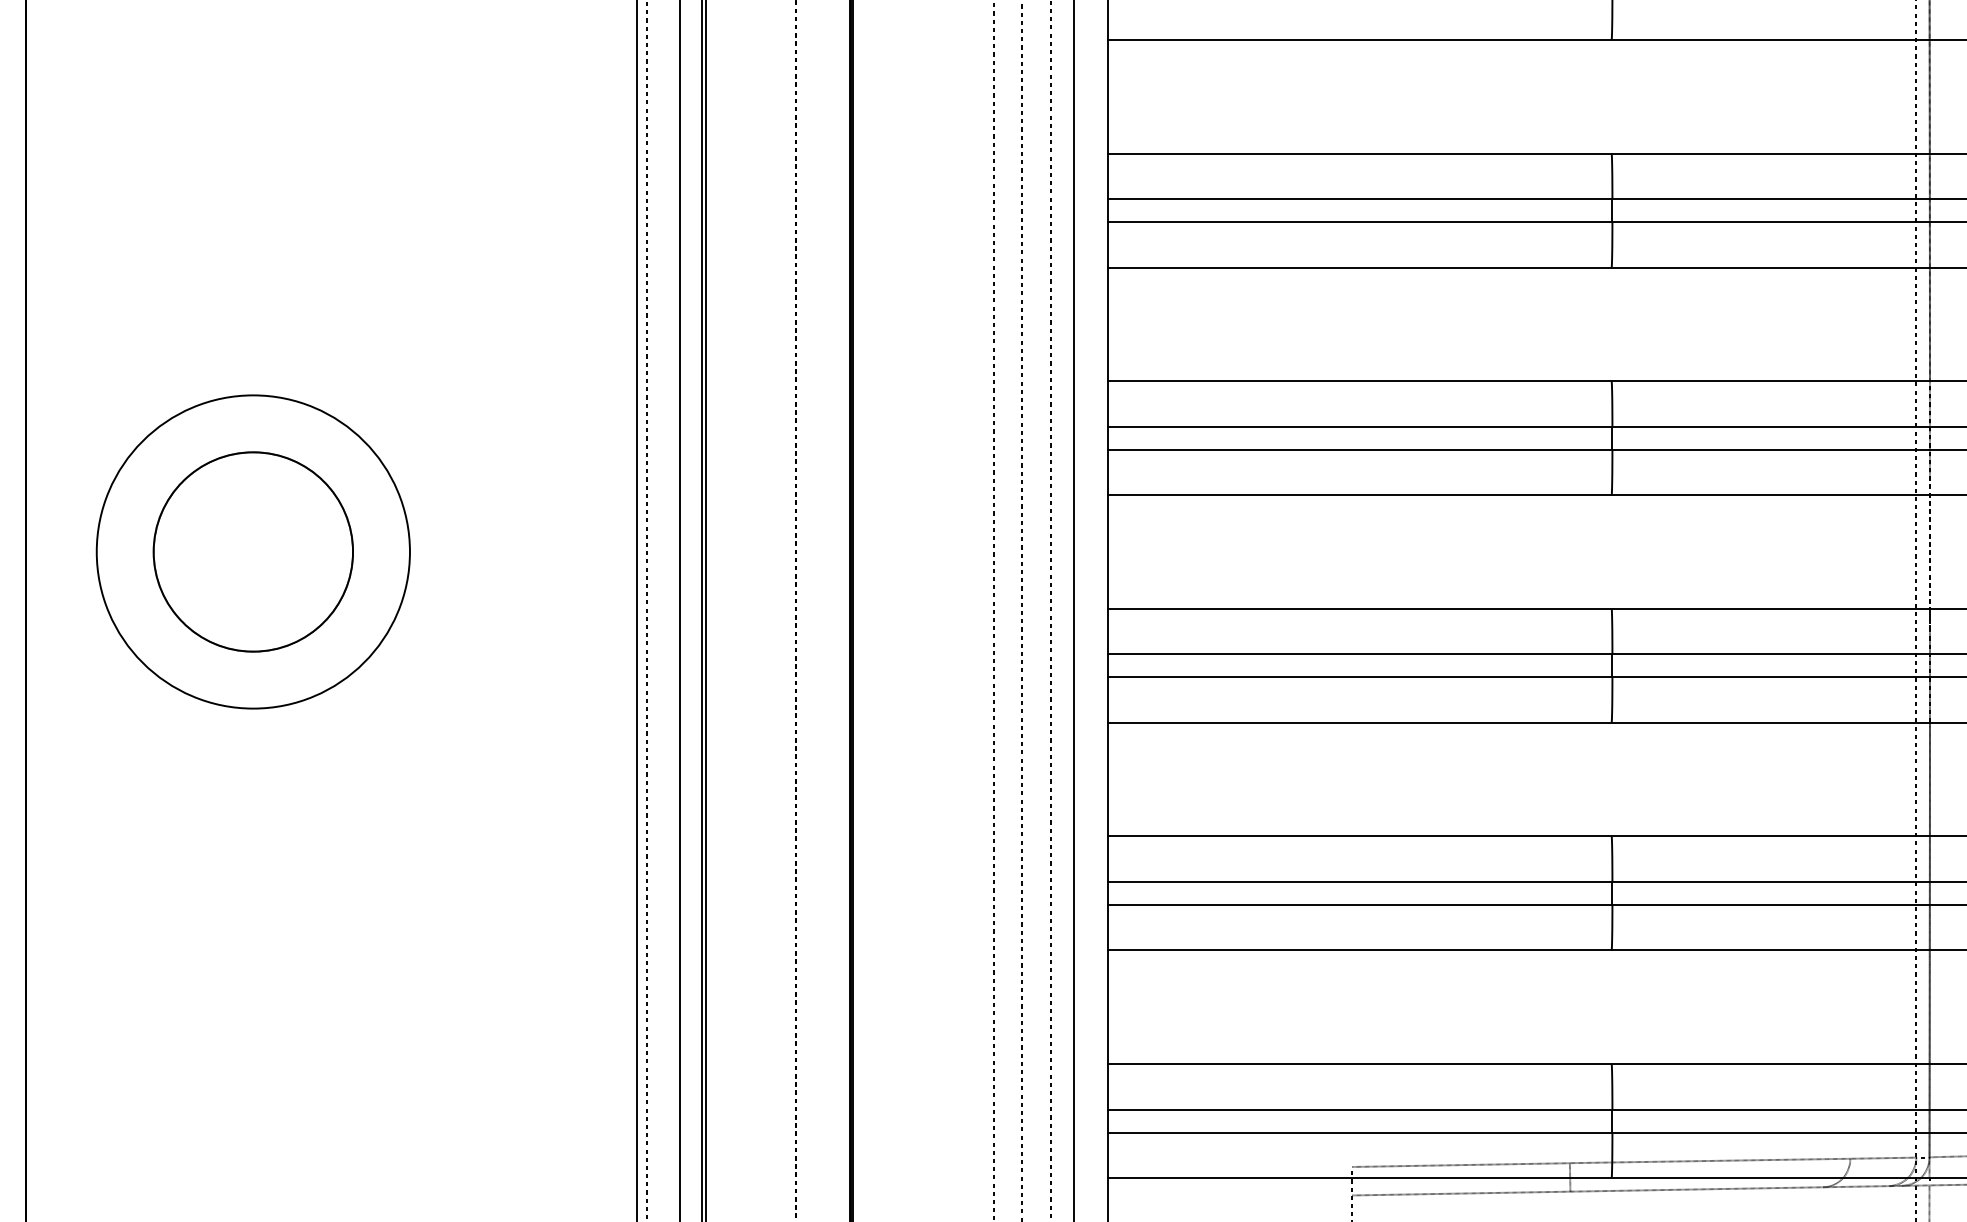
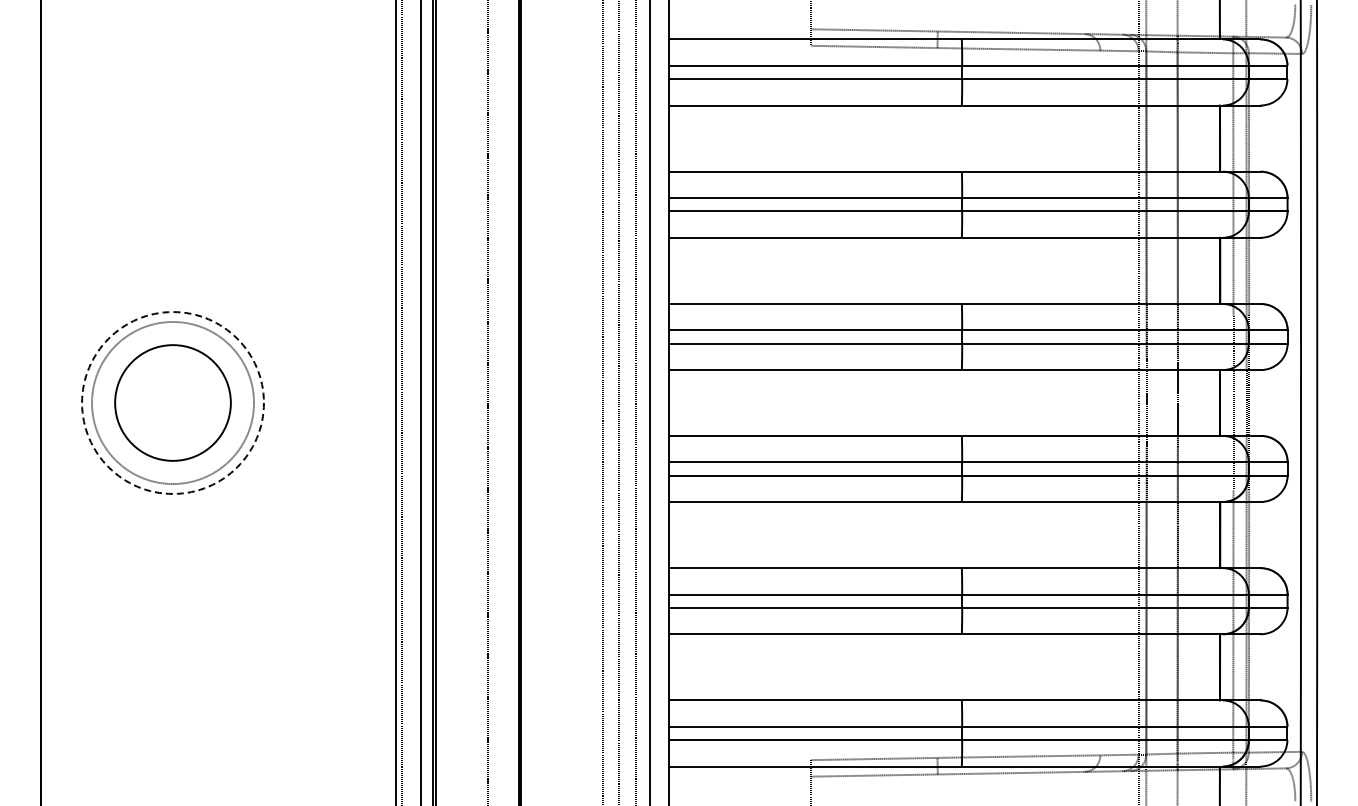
circle: (252, 551) -> (172, 402), size x1.4
circle: (252, 551) -> (172, 402), solid -> dashed

